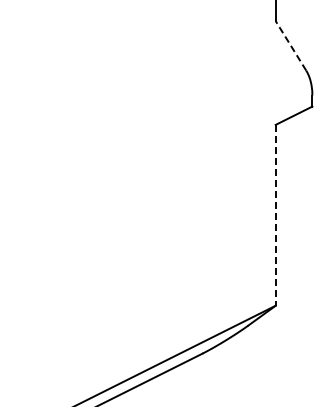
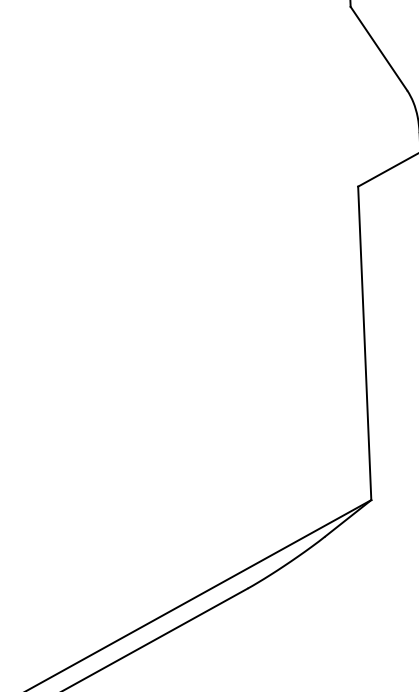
line: (290, 45) -> (378, 47), dashed -> solid
line: (275, 215) -> (364, 343), dashed -> solid

